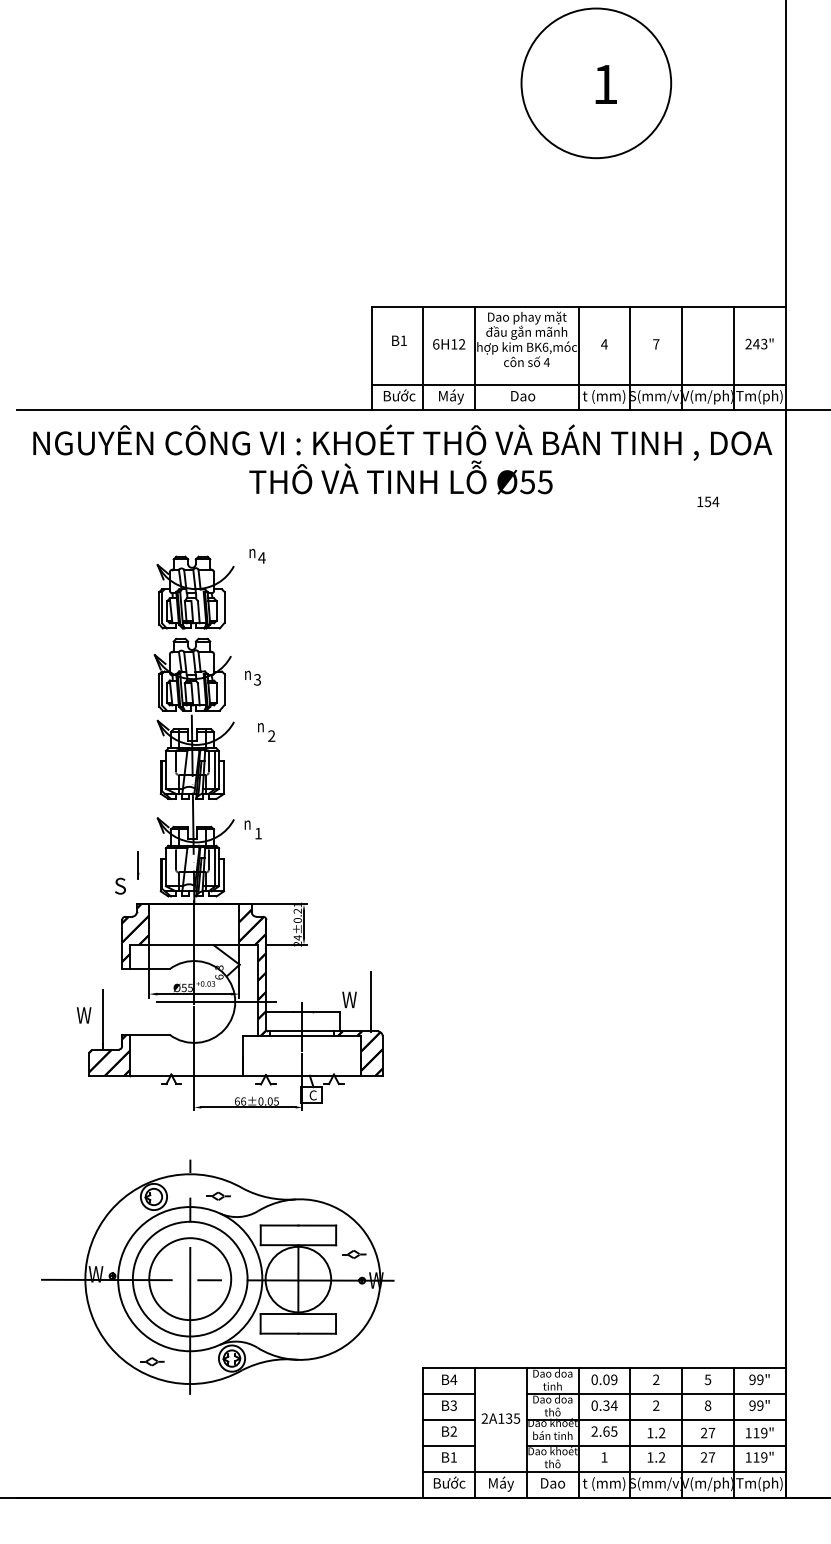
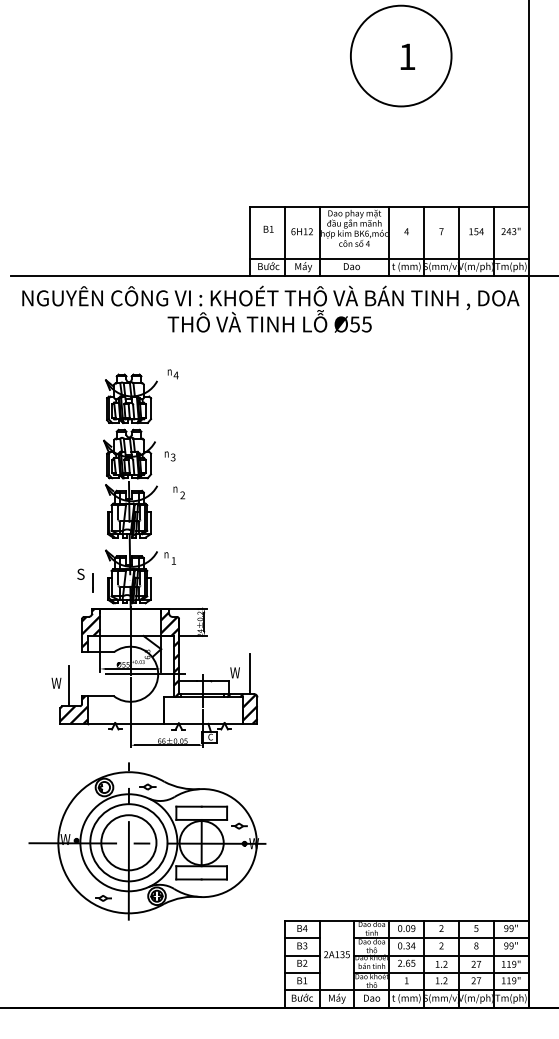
text: (708, 501) -> (476, 231), moved
text: (119, 884) -> (80, 573), moved
part: (217, 1277) -> (147, 841), moved

